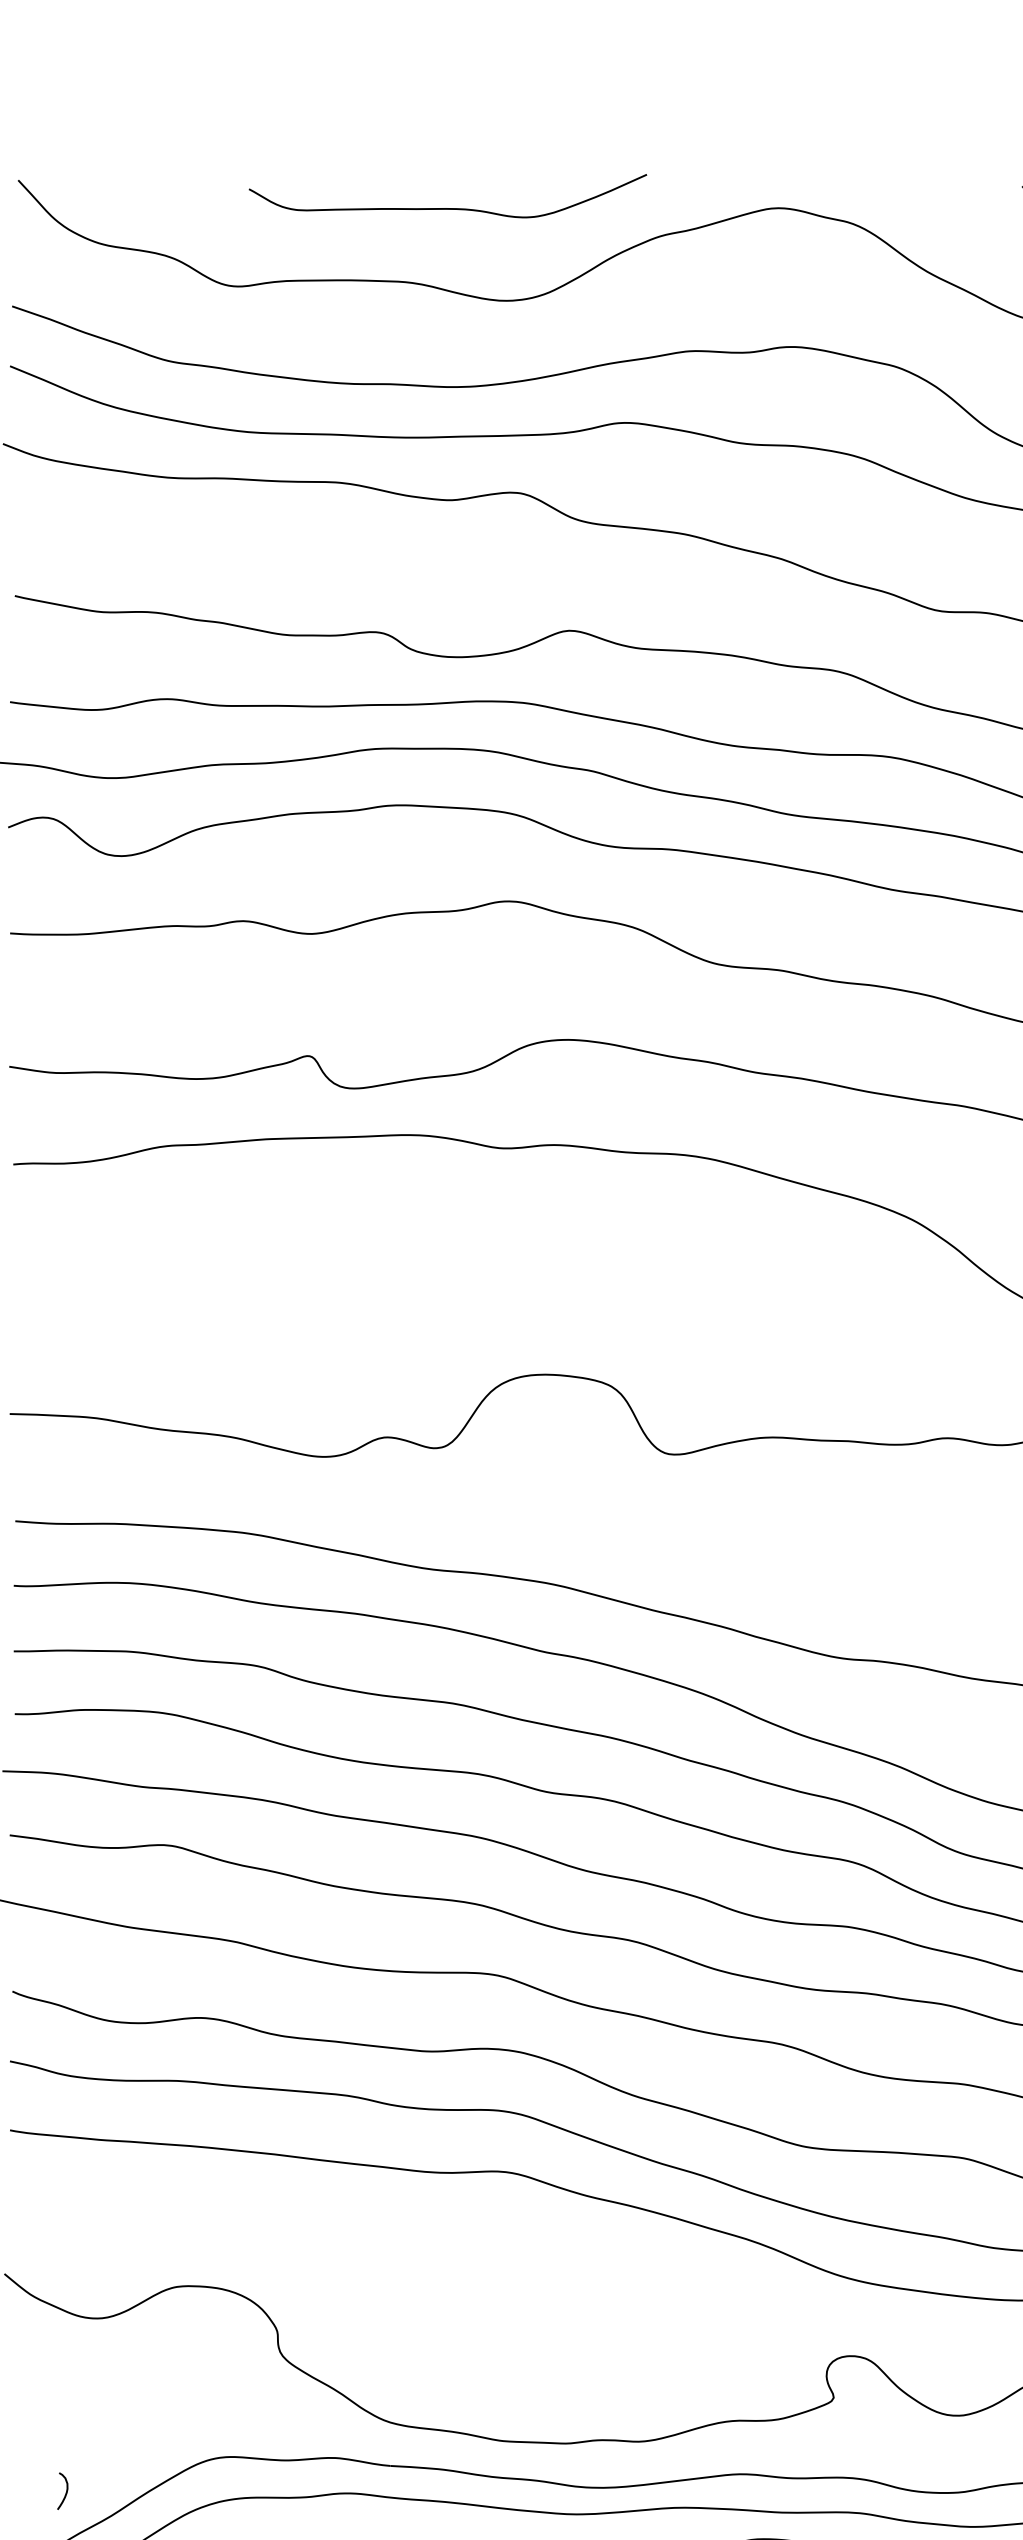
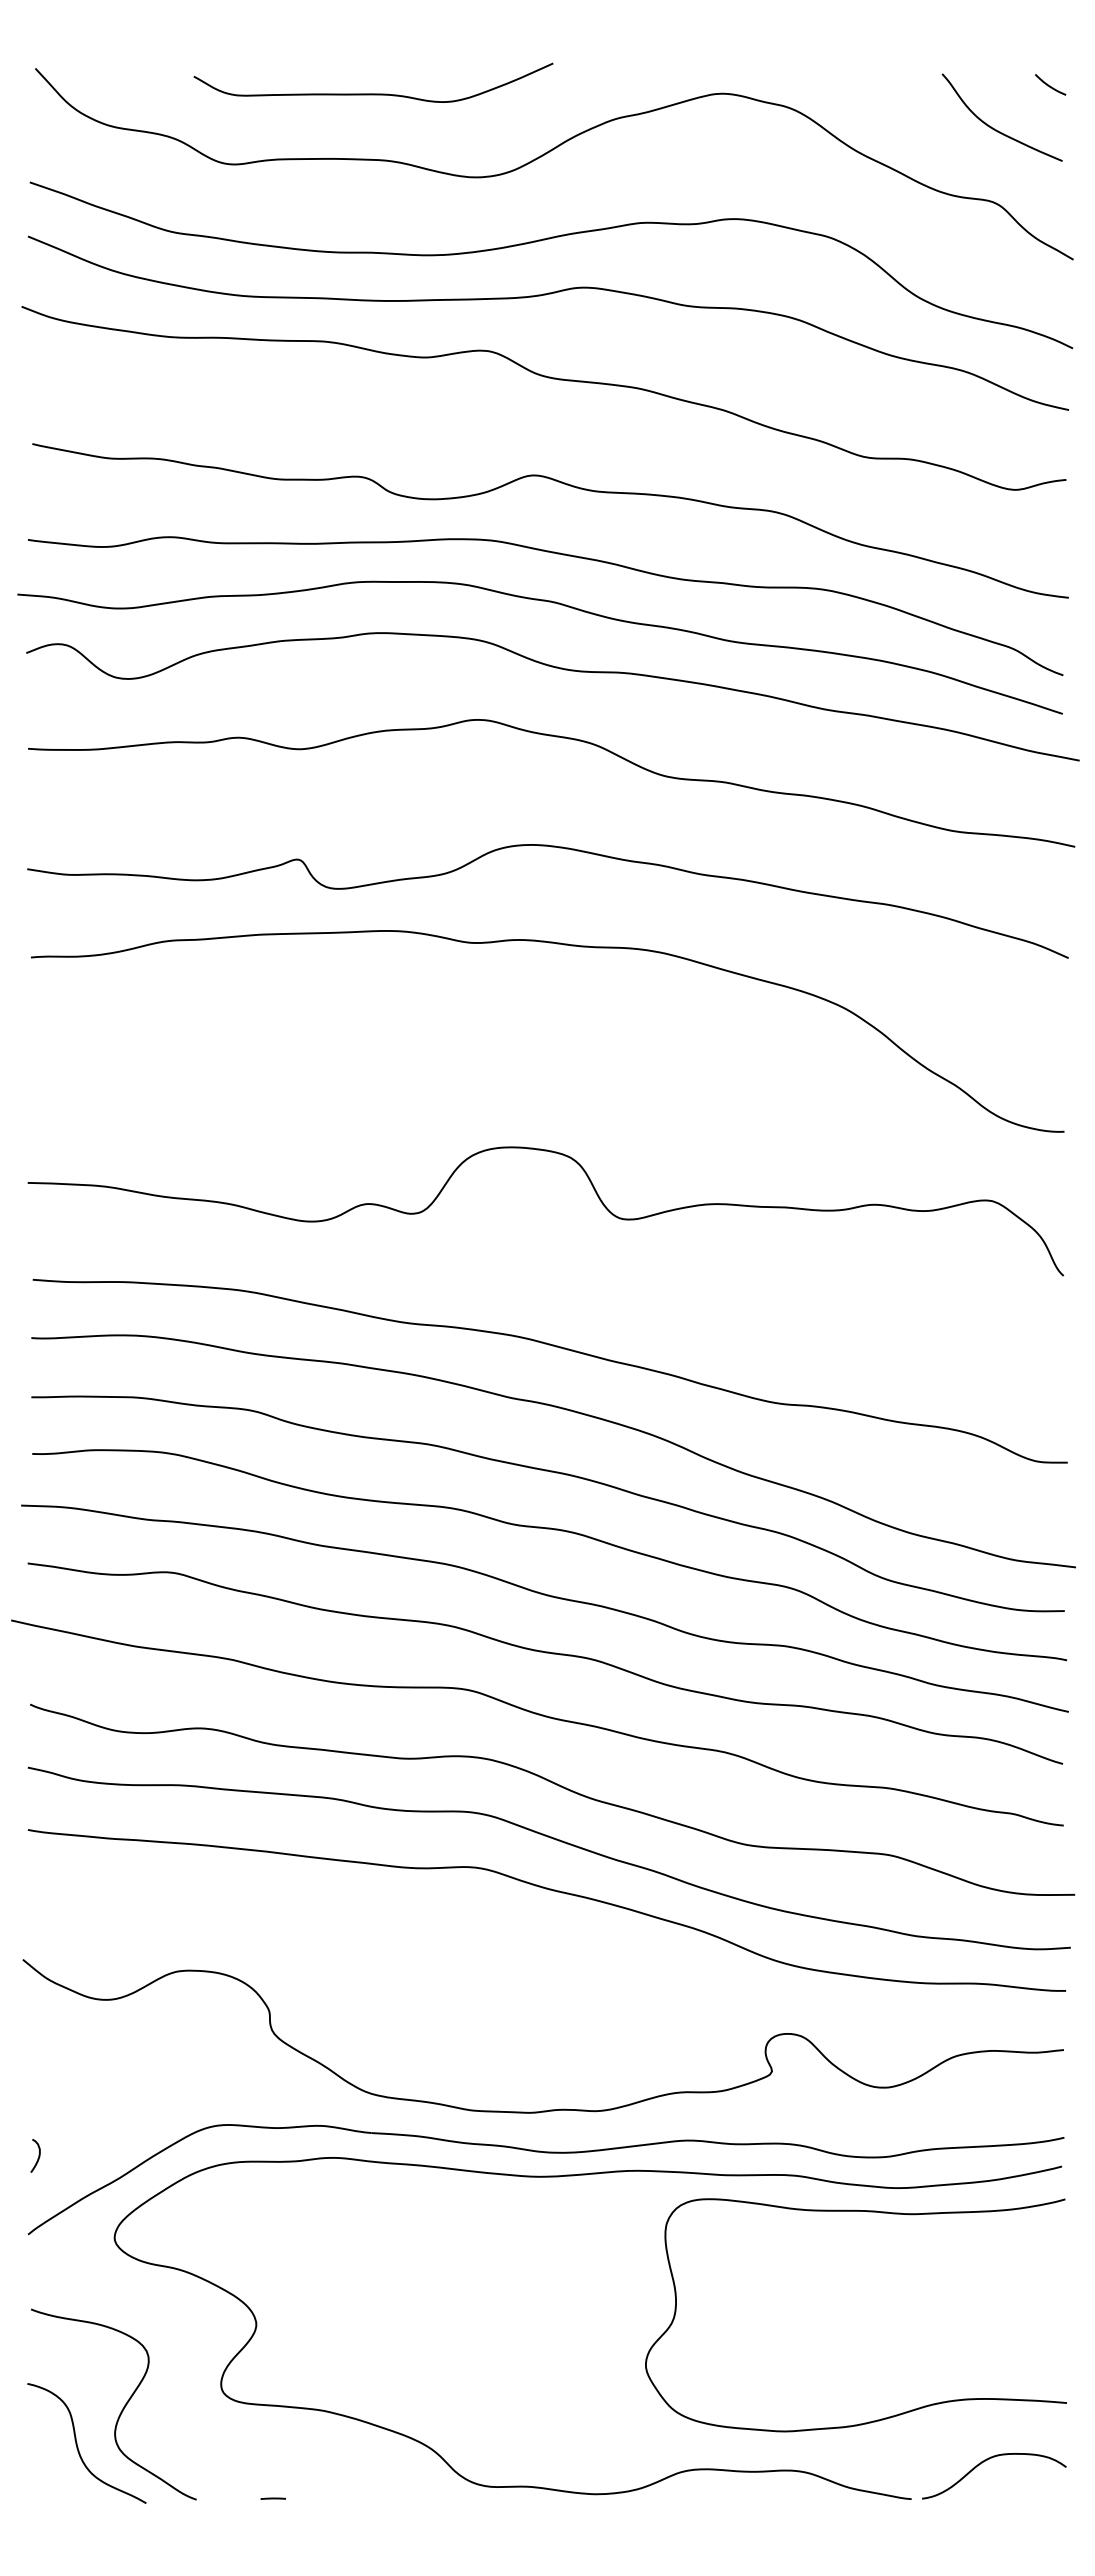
curve: (447, 207) -> (373, 93), moved
curve: (65, 2490) -> (38, 2155), moved

